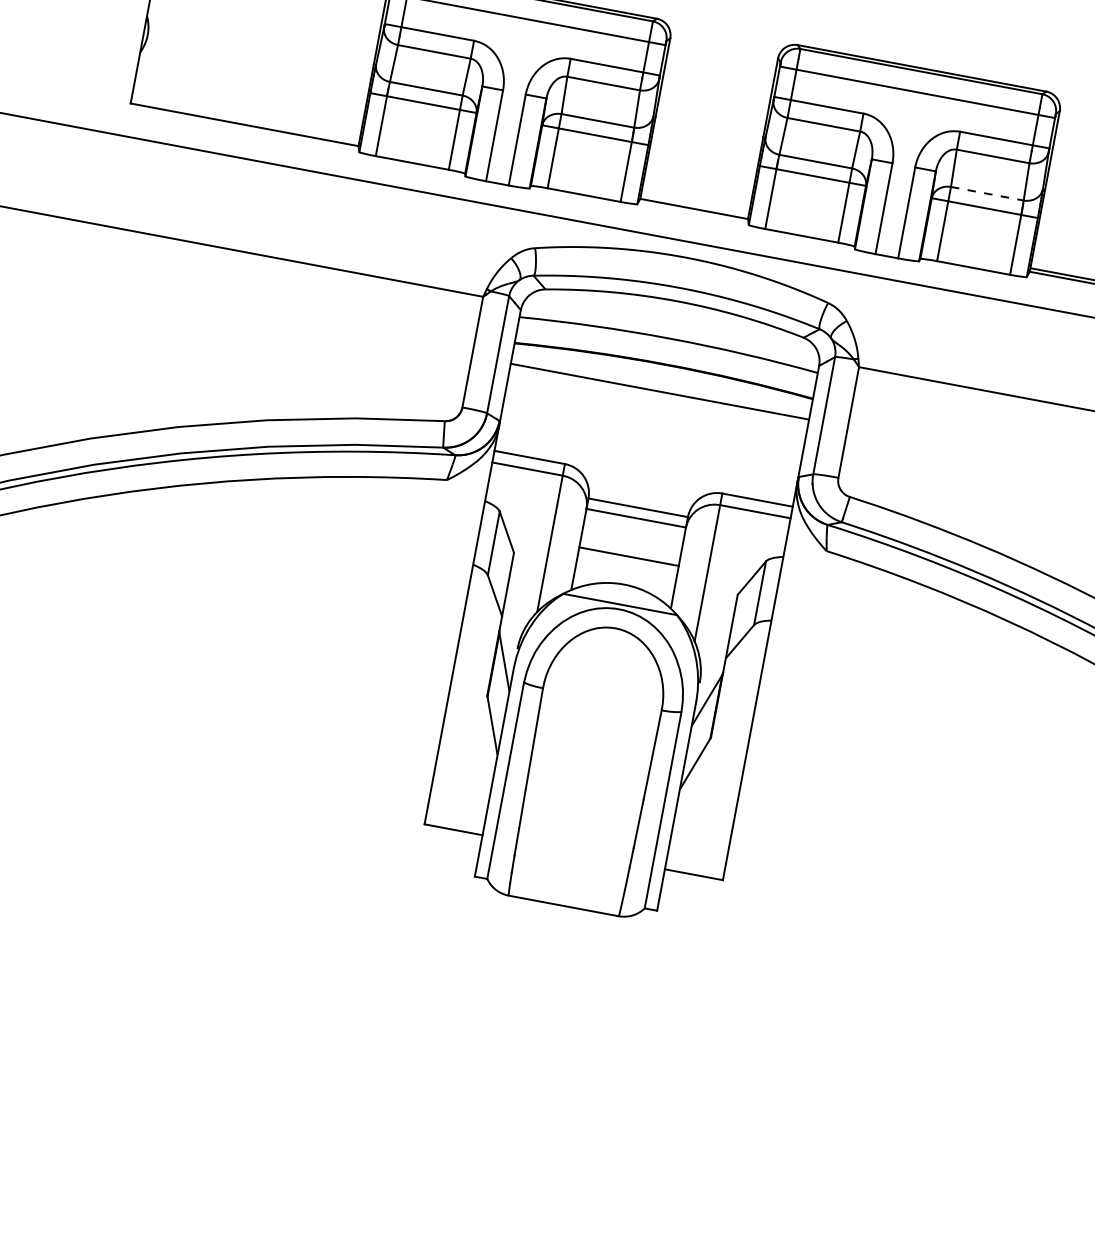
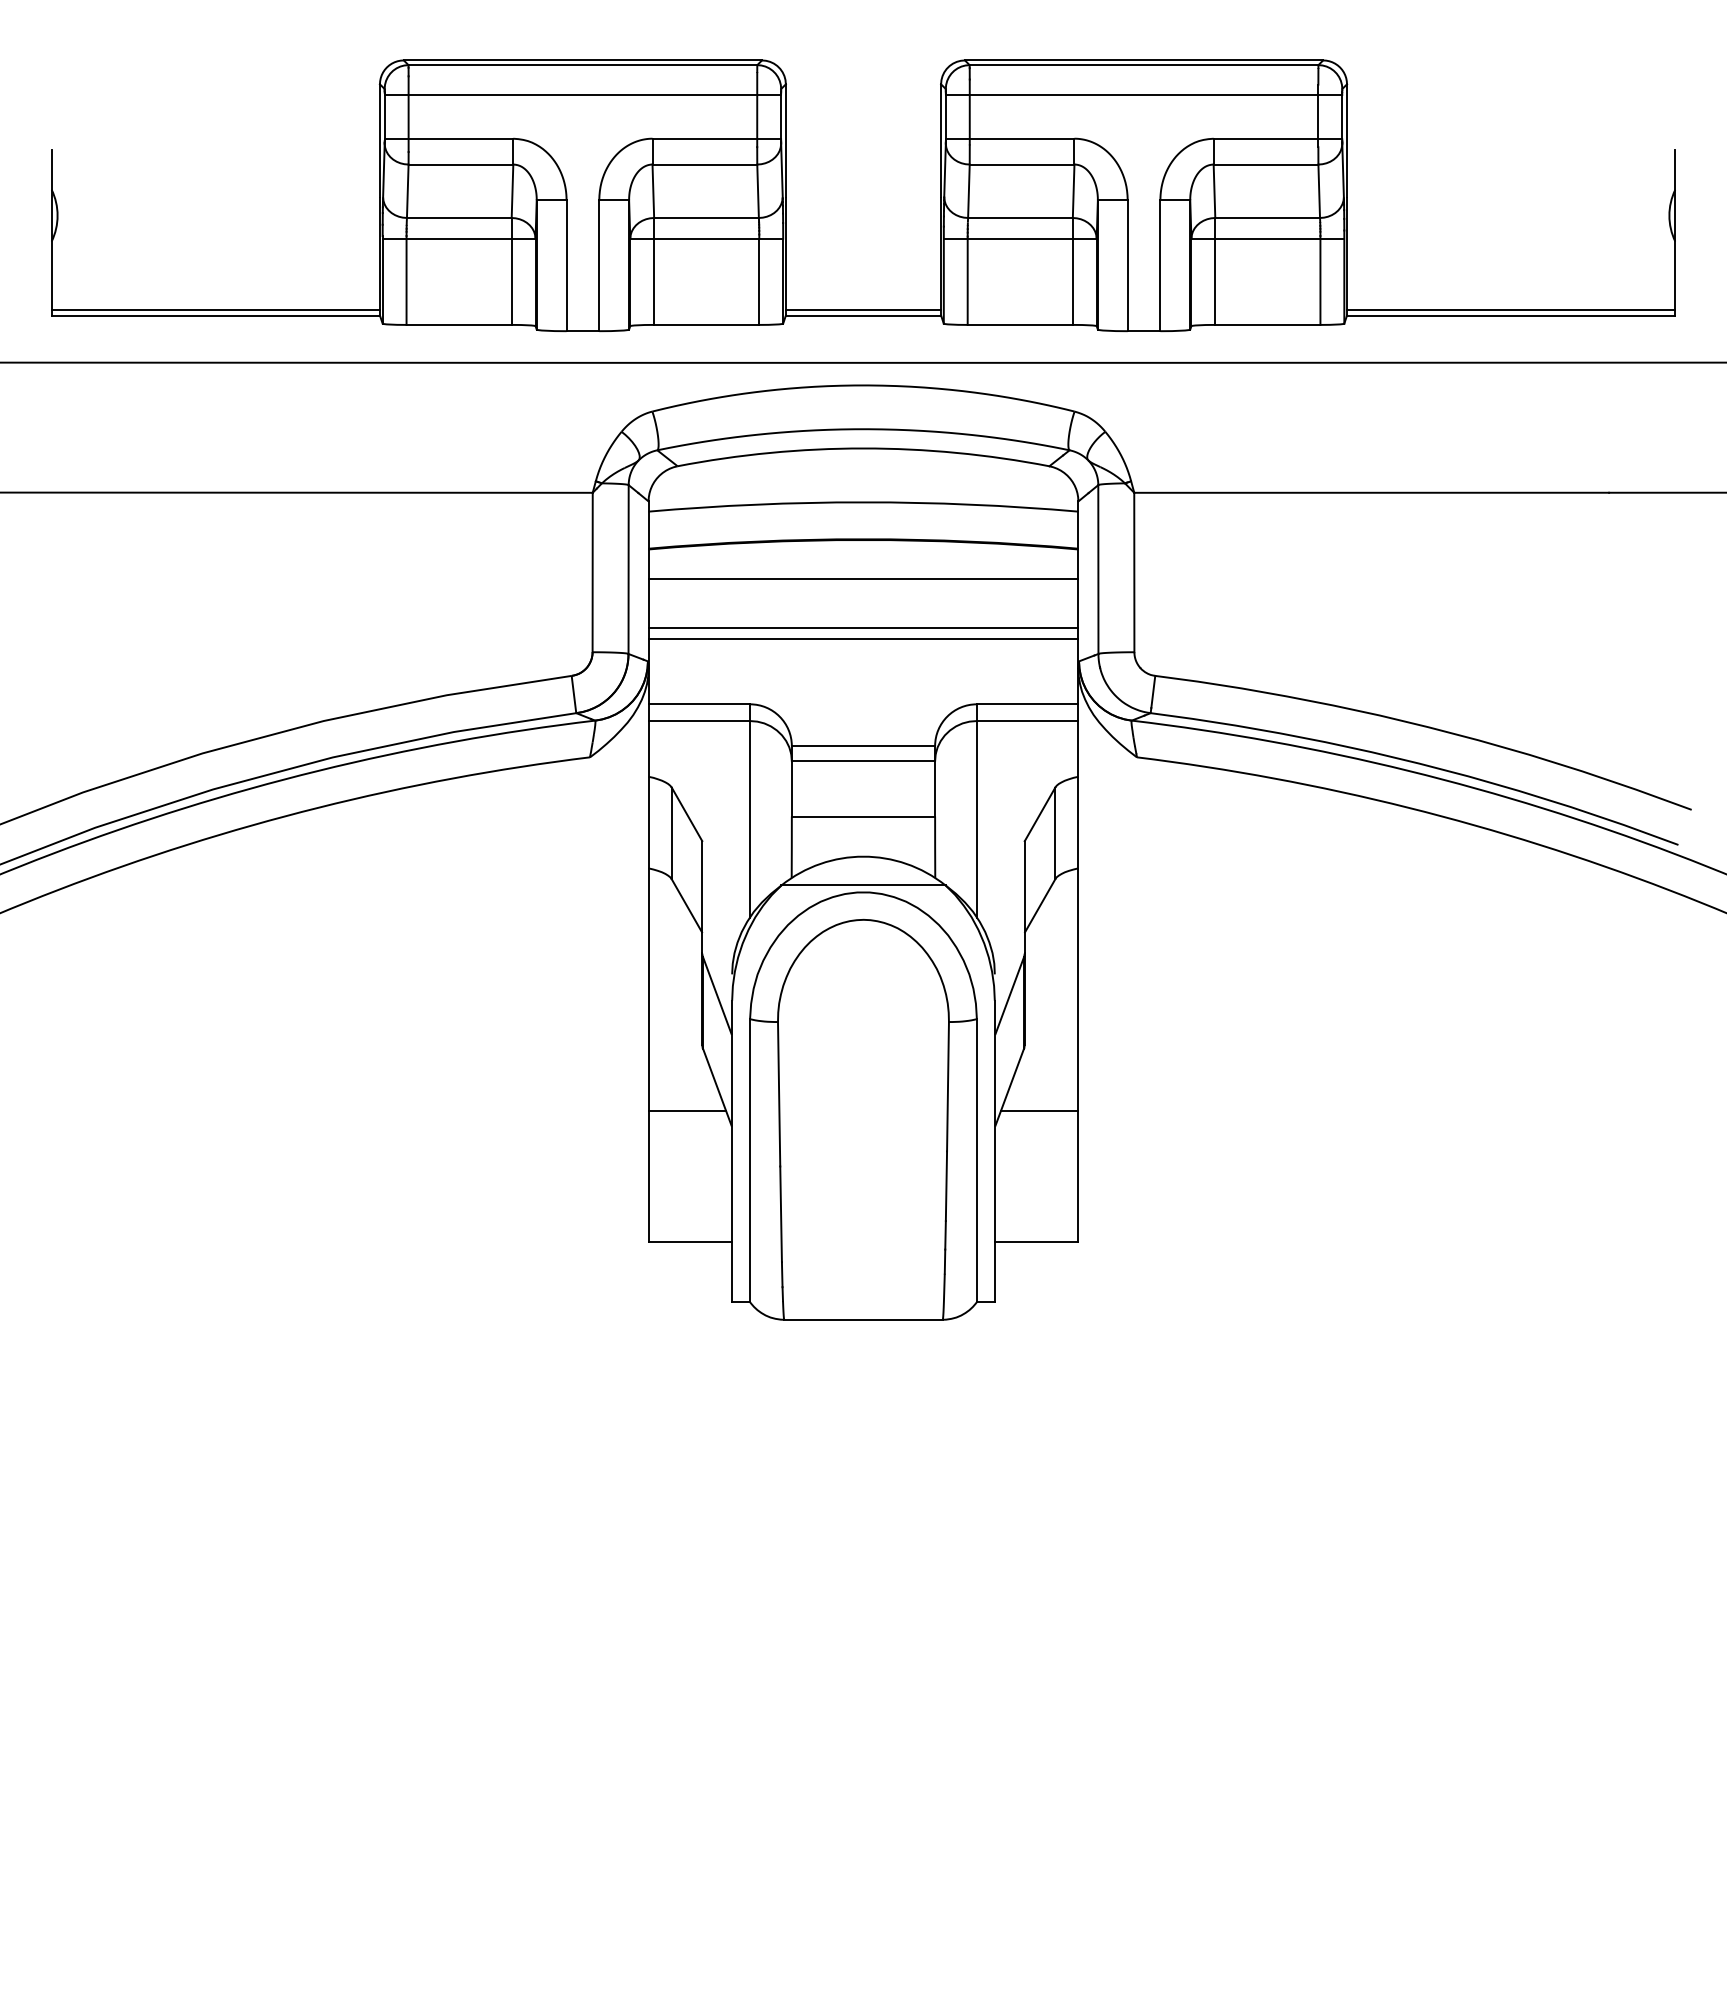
line: (245, 121) -> (215, 310), added
line: (987, 193) -> (1268, 217), dashed -> solid
line: (694, 205) -> (863, 310), added
line: (653, 426) -> (863, 628), added
line: (652, 433) -> (863, 639), added
line: (468, 738) -> (687, 1111), added
line: (712, 784) -> (1039, 1111), added

